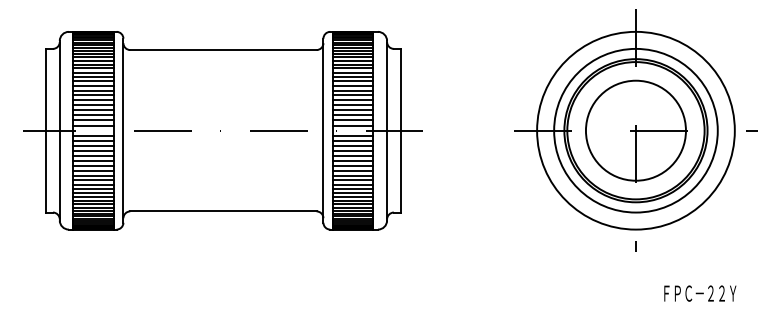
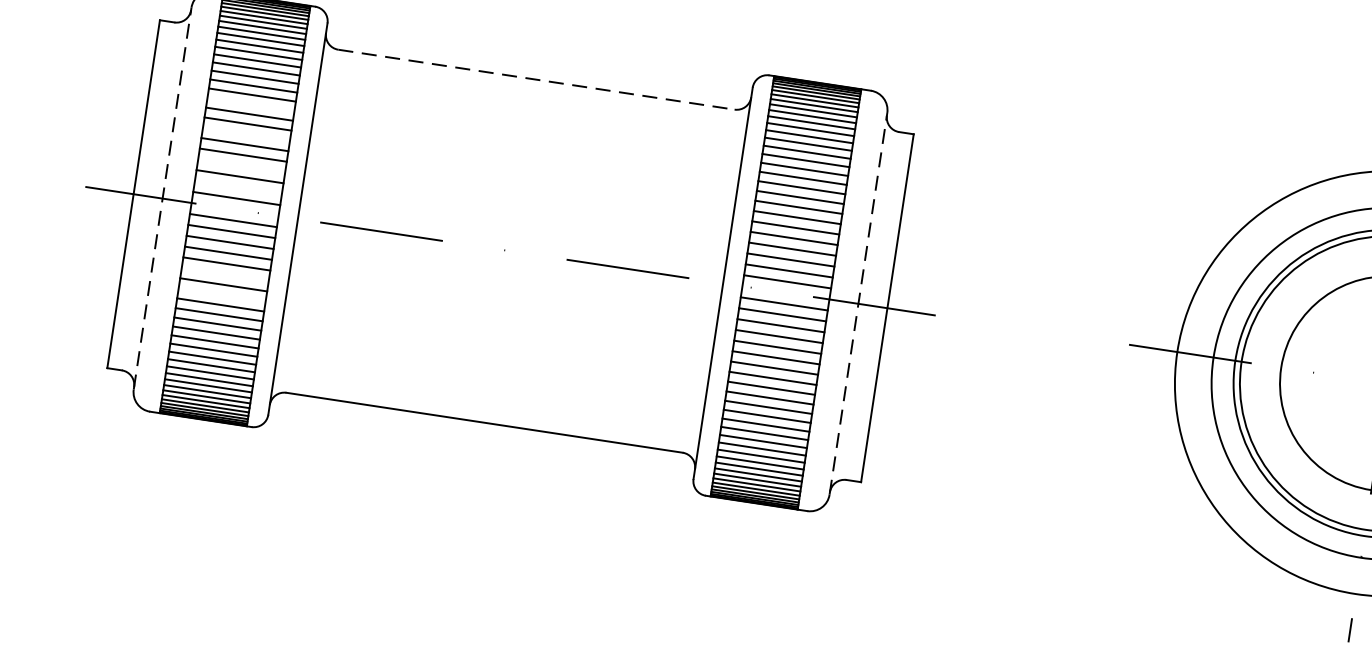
line: (223, 50) -> (536, 80), solid -> dashed
line: (93, 81) -> (250, 104), removed
line: (93, 95) -> (245, 134), removed
line: (93, 110) -> (240, 166), removed
line: (93, 120) -> (237, 187), removed
line: (59, 130) -> (162, 198), solid -> dashed
line: (387, 130) -> (859, 303), solid -> dashed
line: (93, 161) -> (224, 274), removed
line: (93, 170) -> (221, 293), removed

